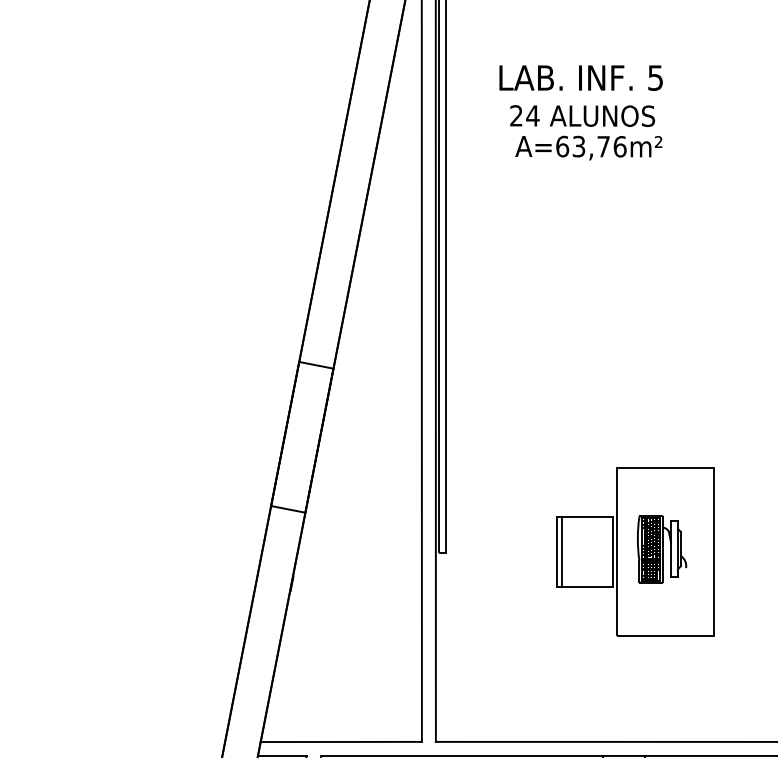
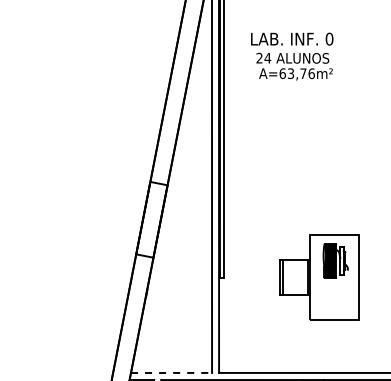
text: (655, 76) -> (329, 38), 5 -> 0
part: (661, 548) -> (335, 260), moved
line: (341, 741) -> (171, 372), solid -> dashed

